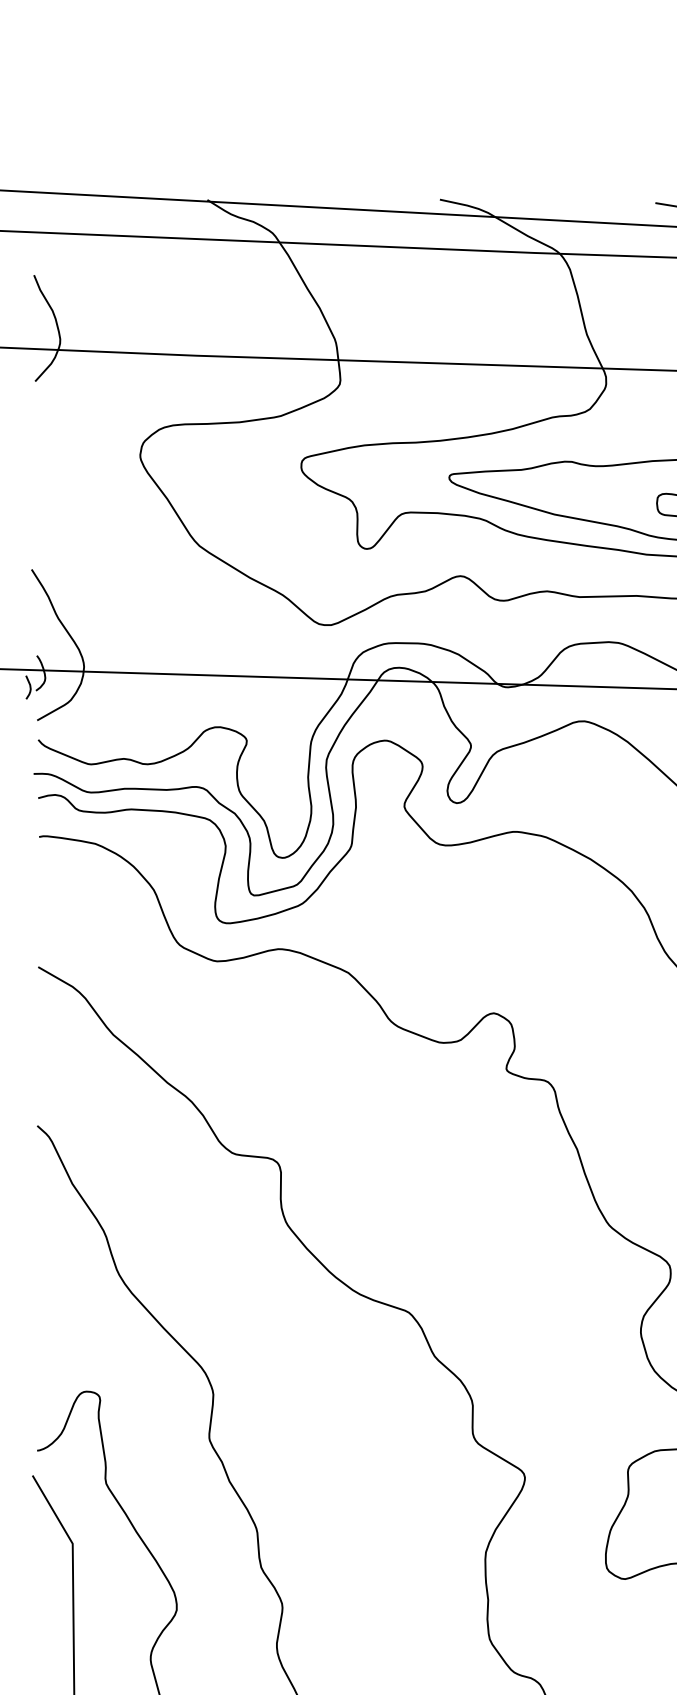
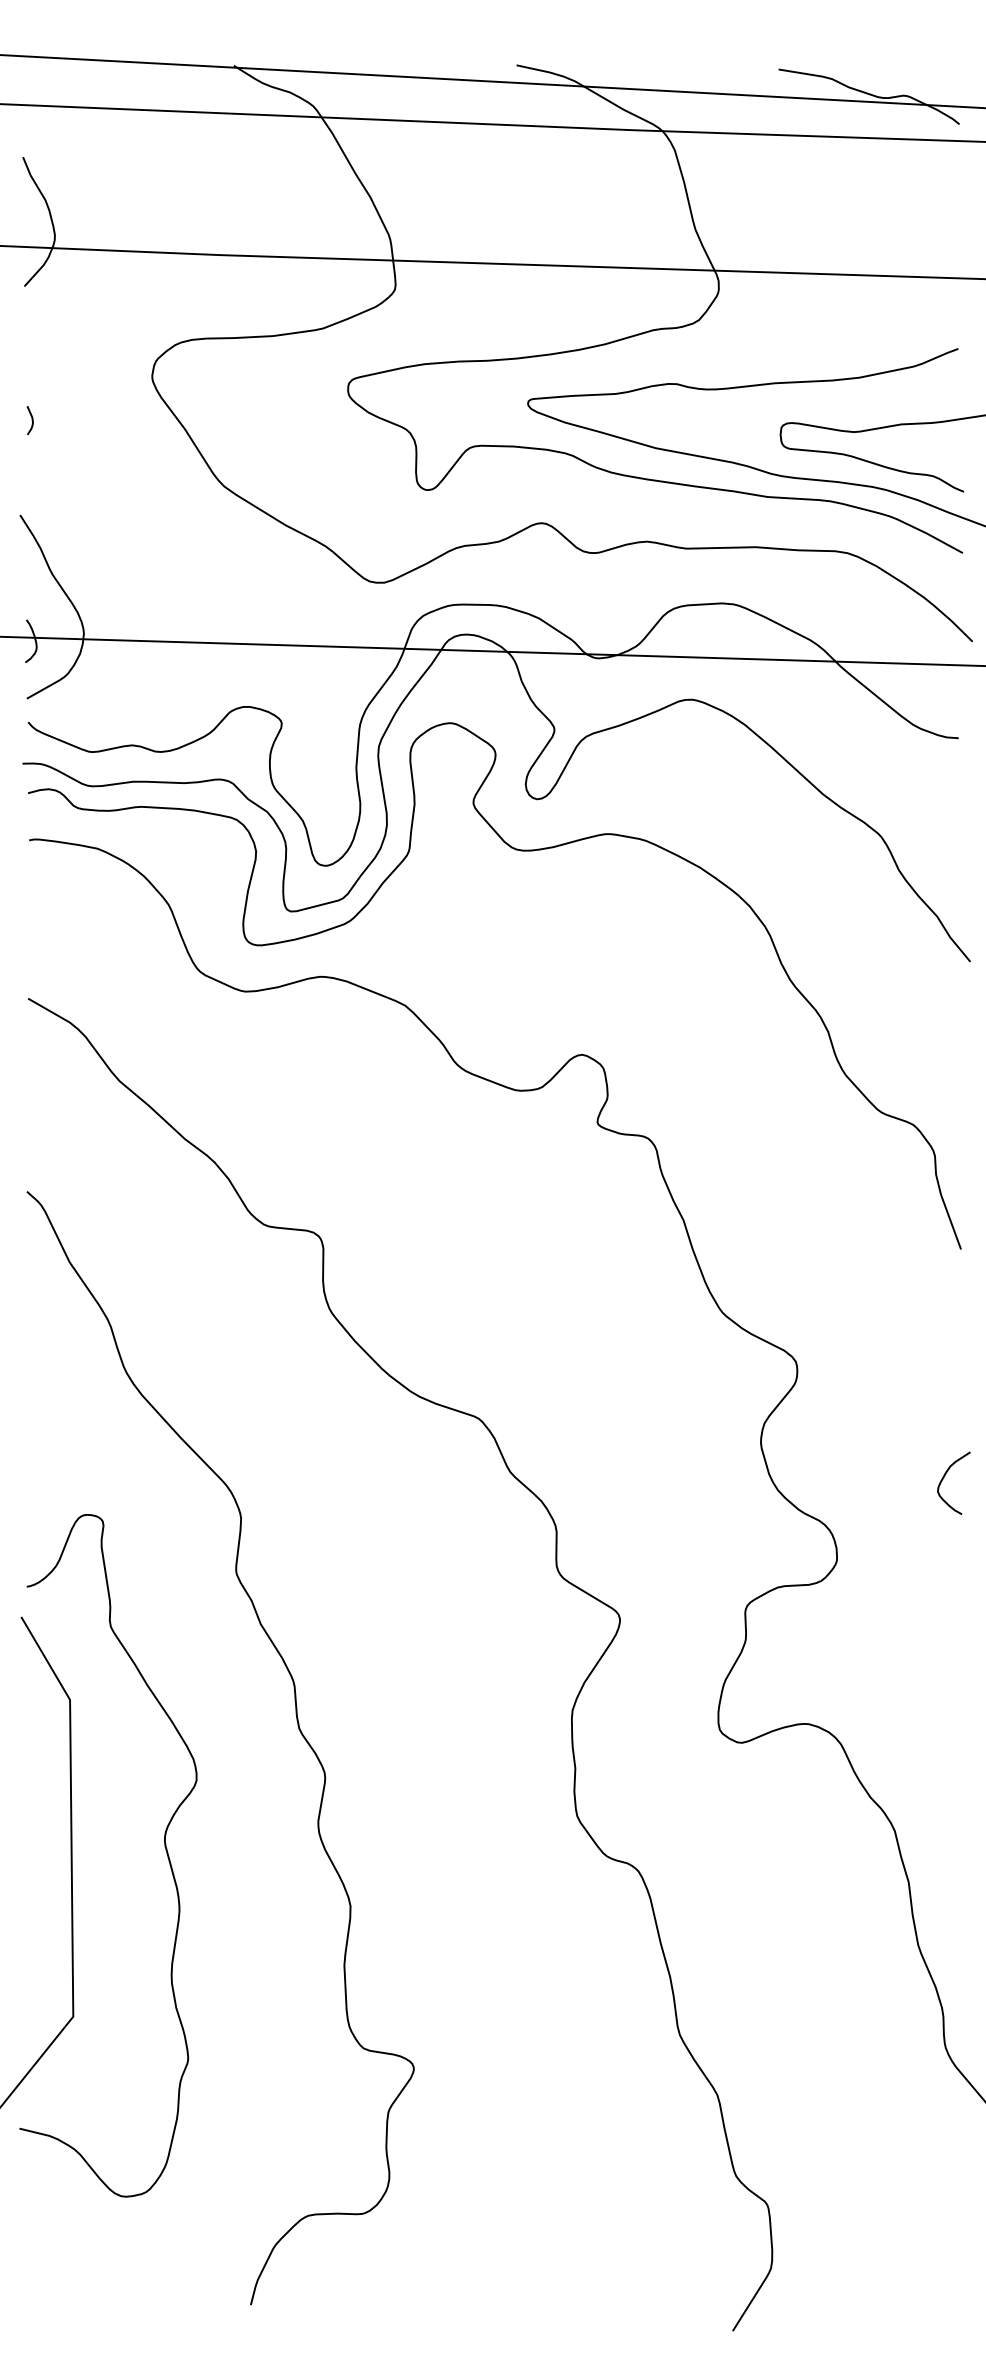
curve: (29, 687) -> (31, 420), moved

